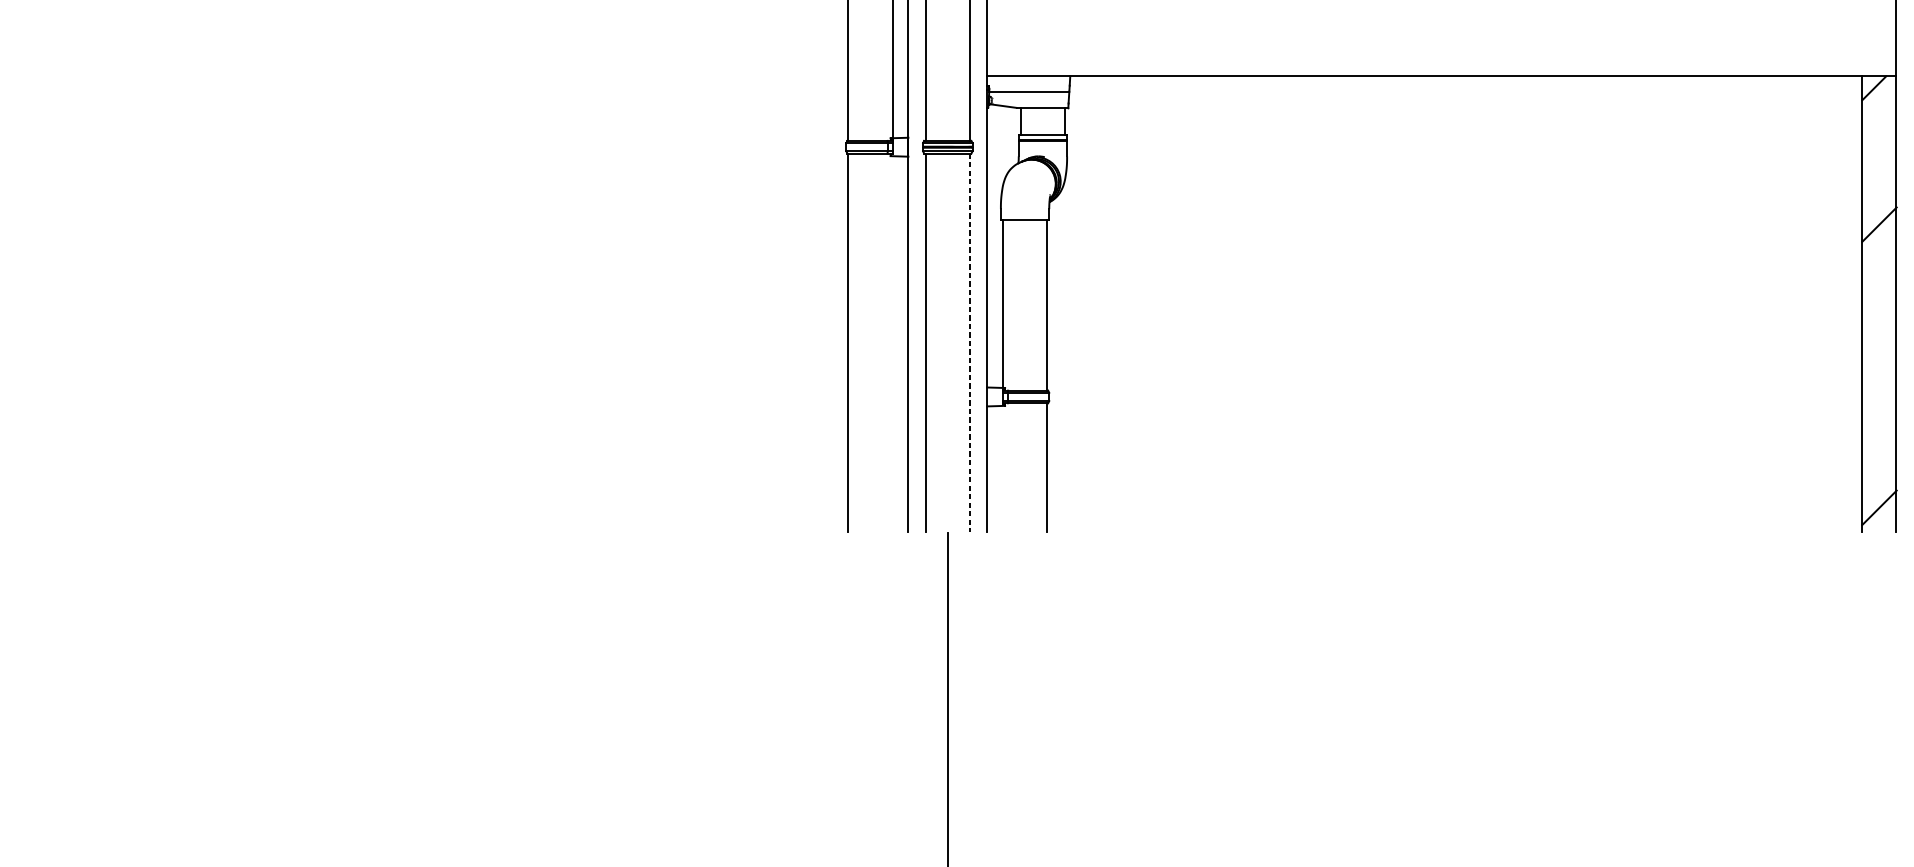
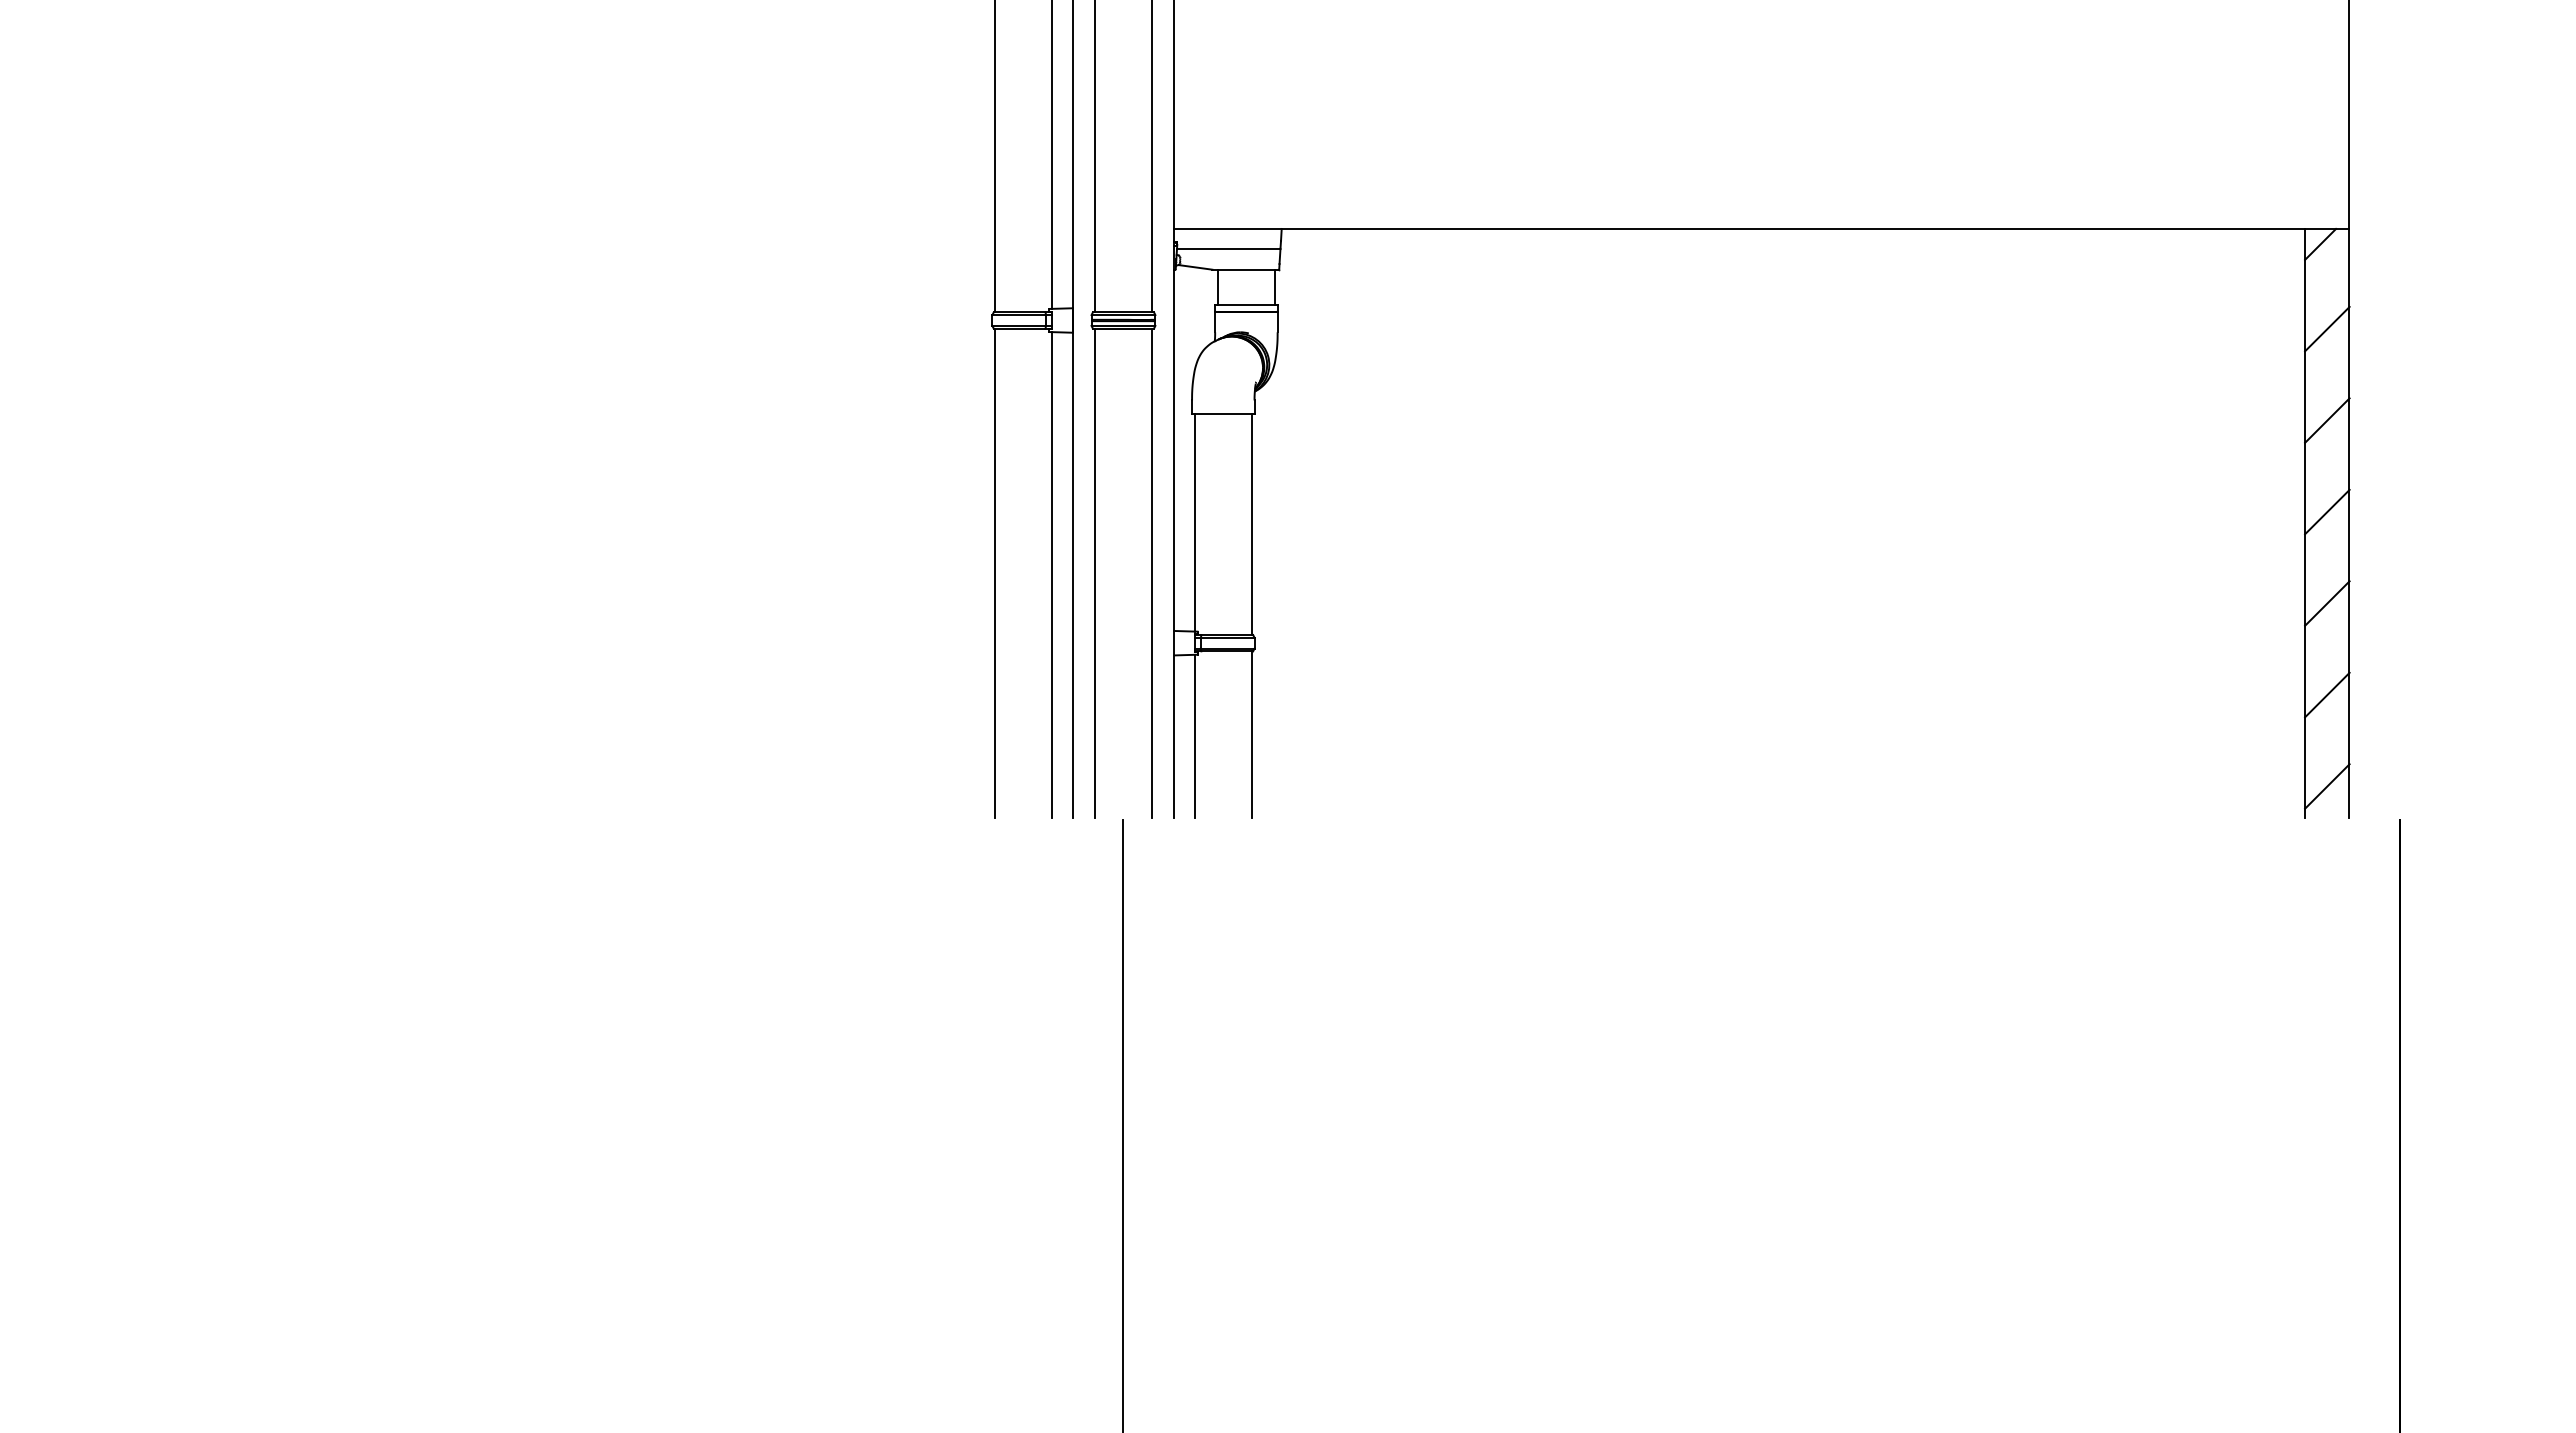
line: (1879, 153) -> (2327, 328), added
line: (1879, 295) -> (2327, 511), added
line: (970, 343) -> (1152, 573), dashed -> solid
line: (892, 344) -> (1052, 575), added
line: (1879, 366) -> (2327, 603), added
line: (1879, 436) -> (2327, 694), added
line: (1002, 469) -> (1194, 736), added

